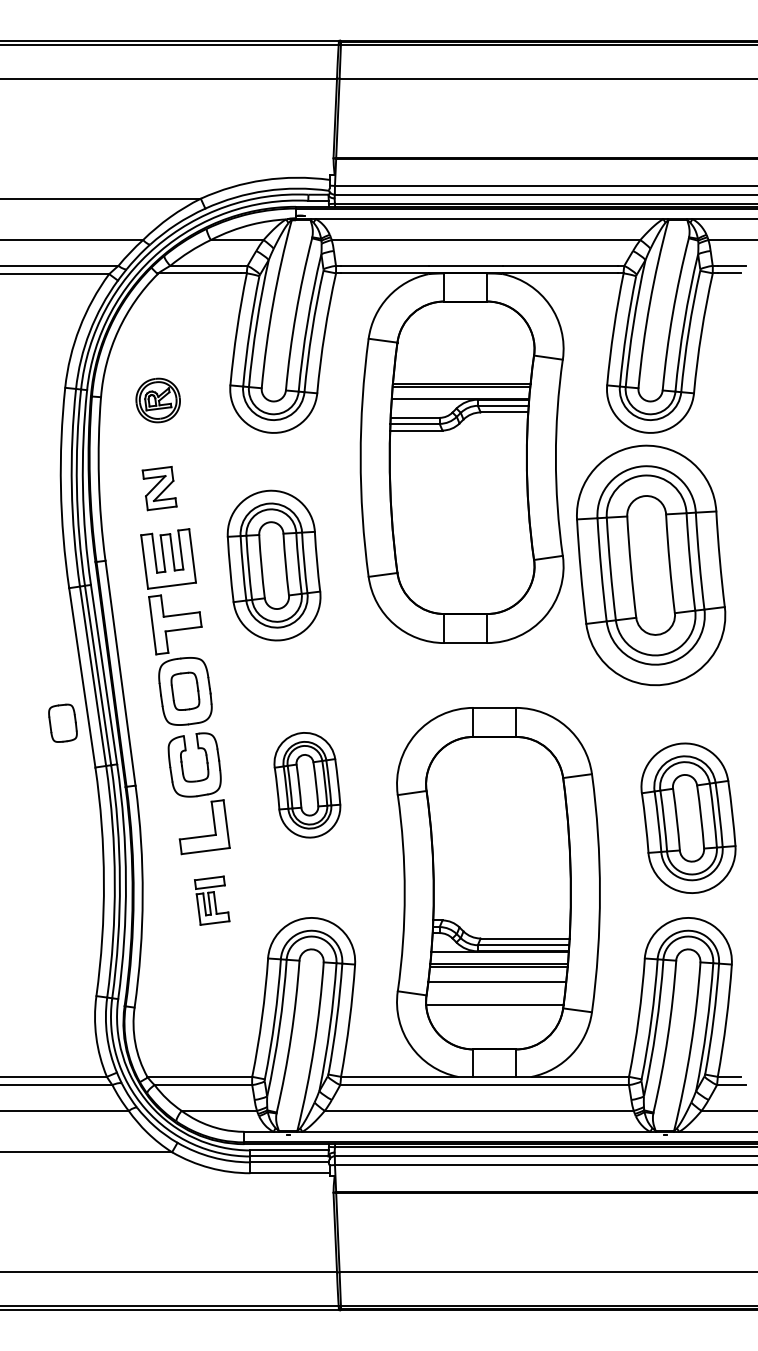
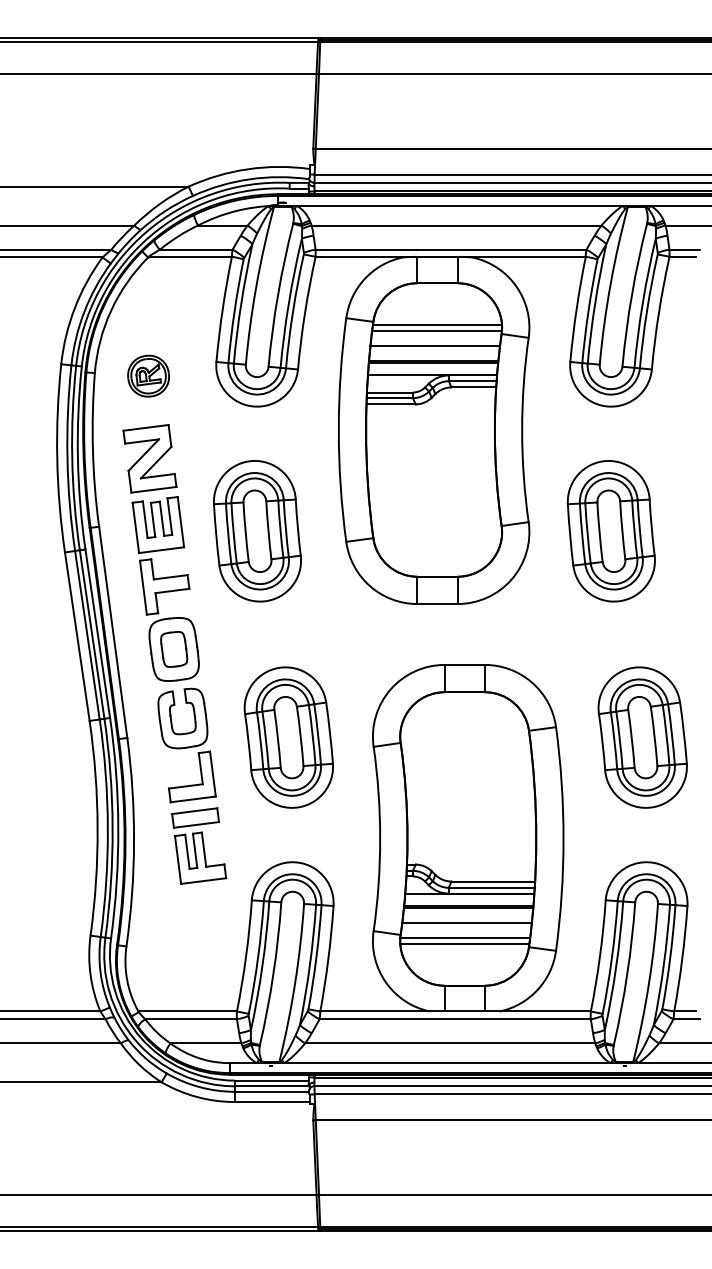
line: (464, 345) -> (436, 324), added
line: (464, 351) -> (436, 330), added
line: (462, 368) -> (434, 346), added
part: (159, 488) -> (149, 458), size x1.67
part: (649, 565) -> (610, 531), size x0.62
part: (63, 723) -> (59, 679), removed
part: (307, 785) -> (288, 737), size x1.43
part: (688, 818) -> (642, 737), moved
part: (212, 900) -> (199, 845), size x1.67
line: (495, 999) -> (465, 938), added

